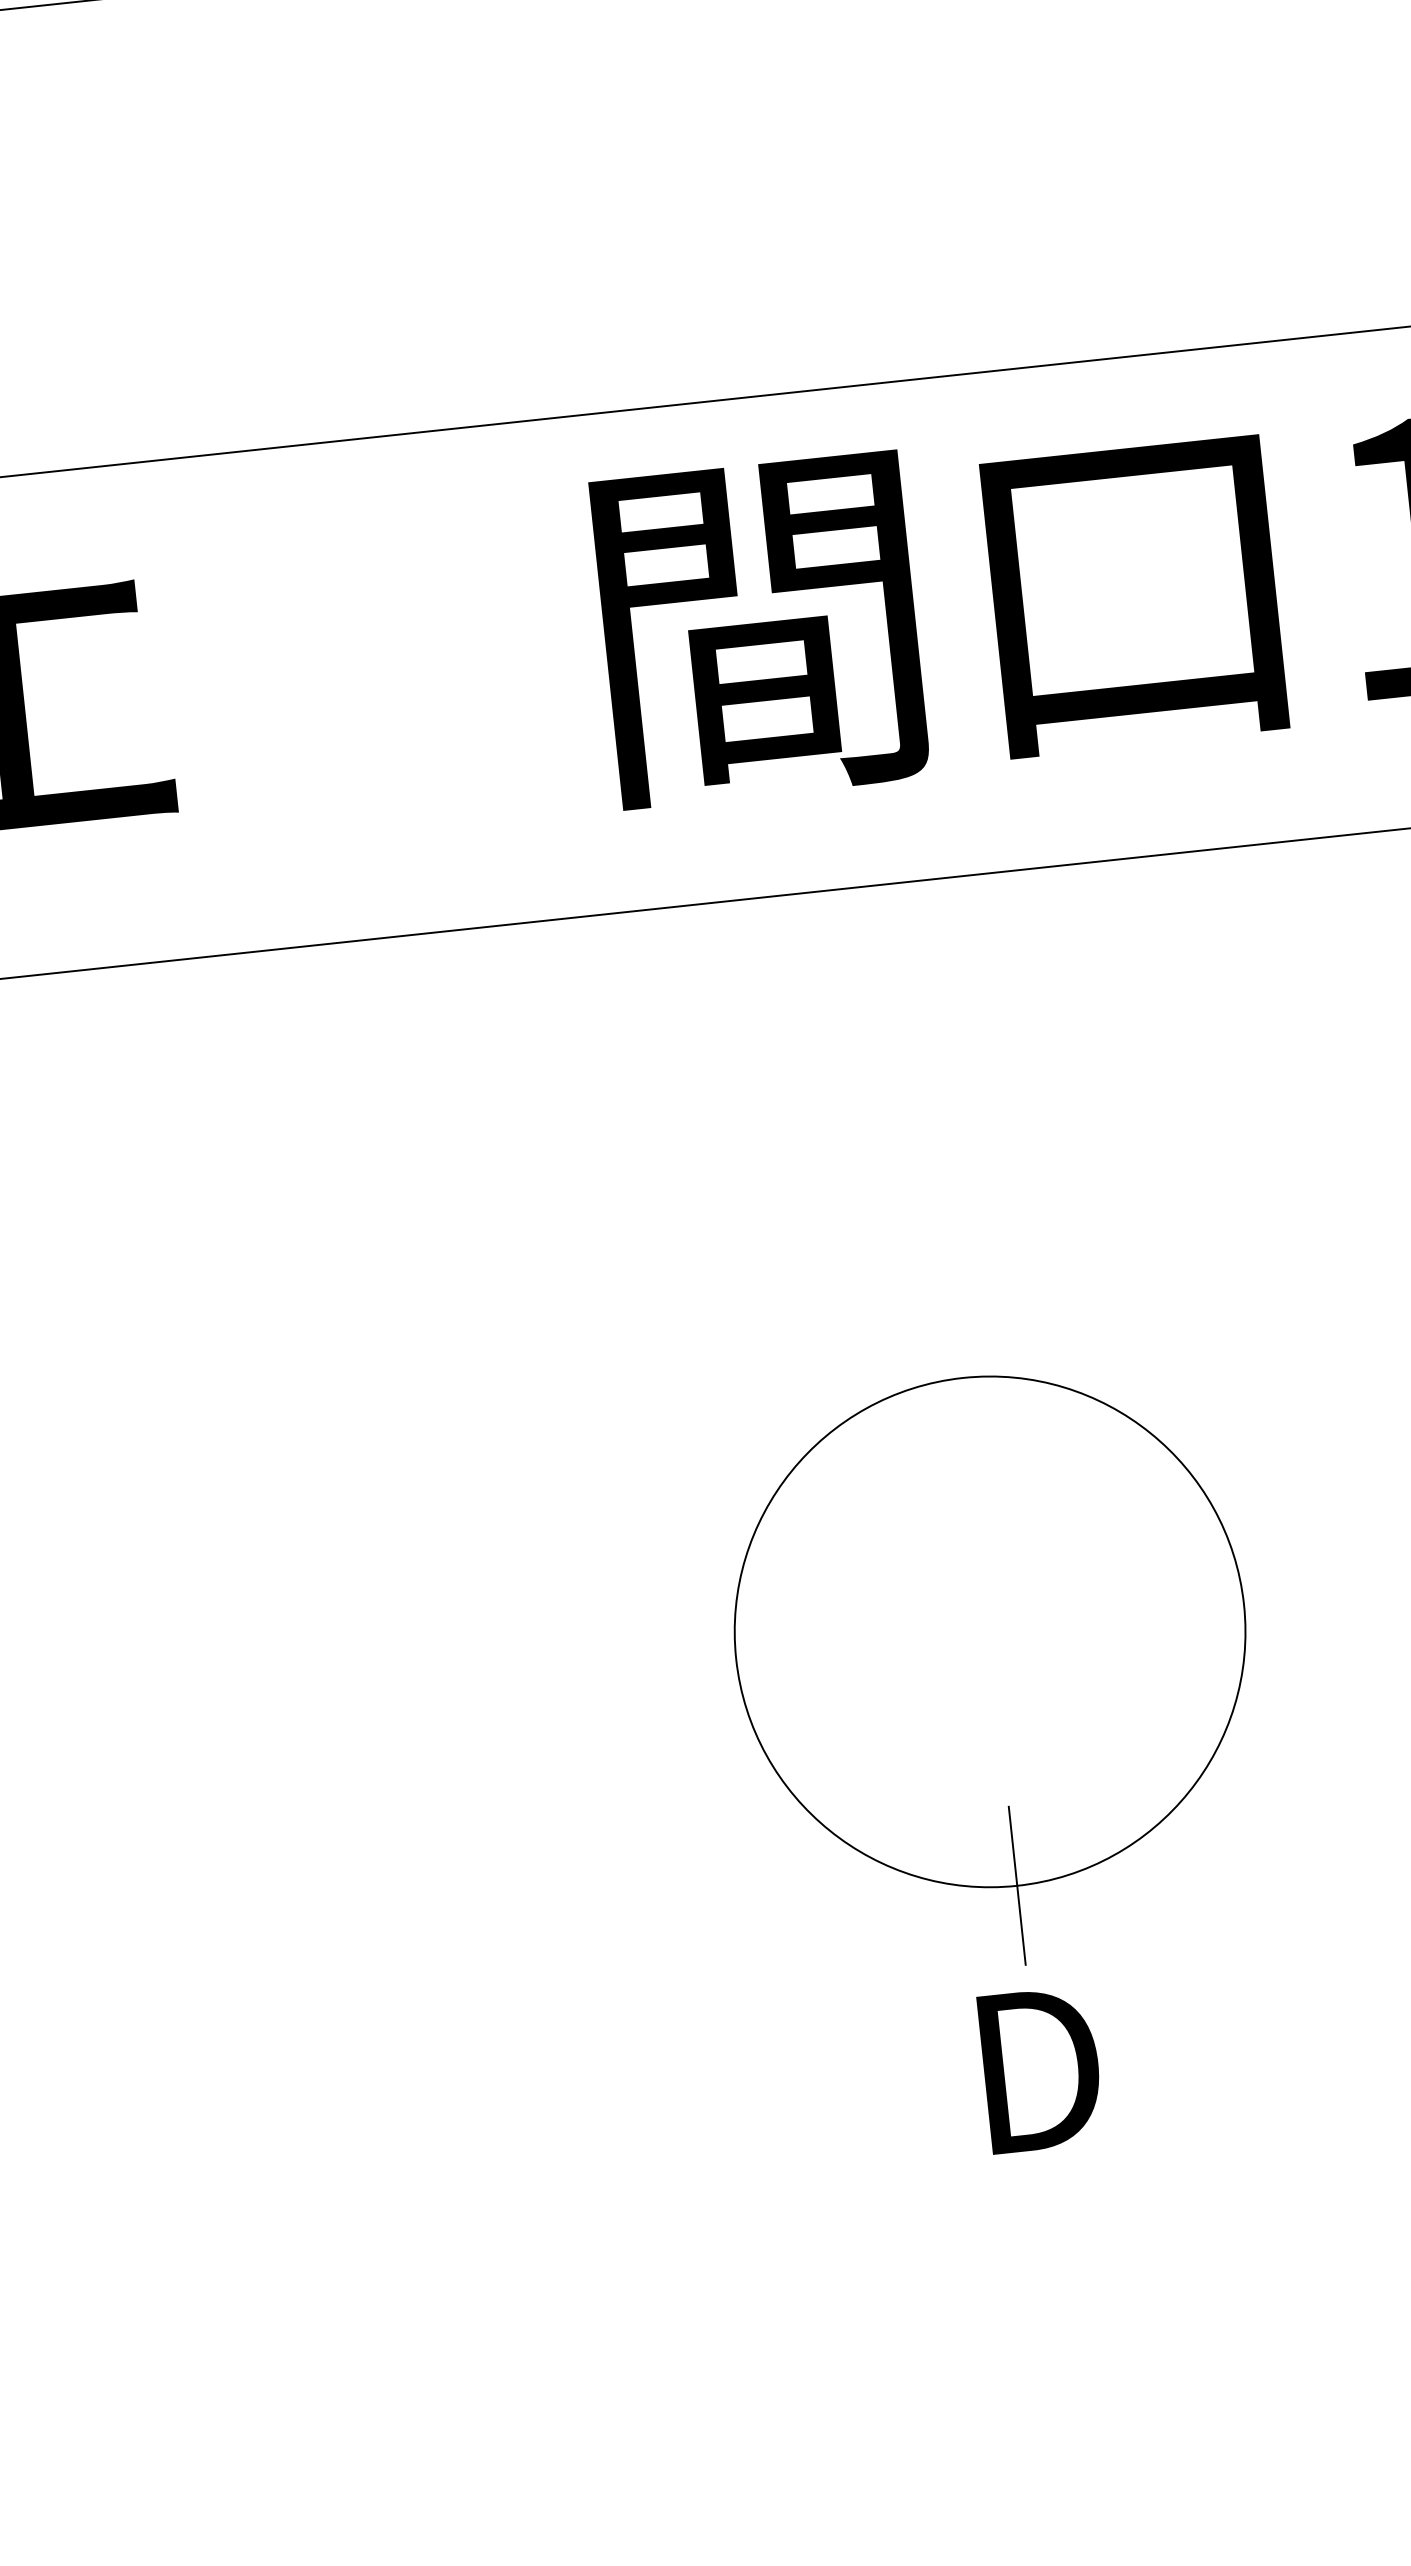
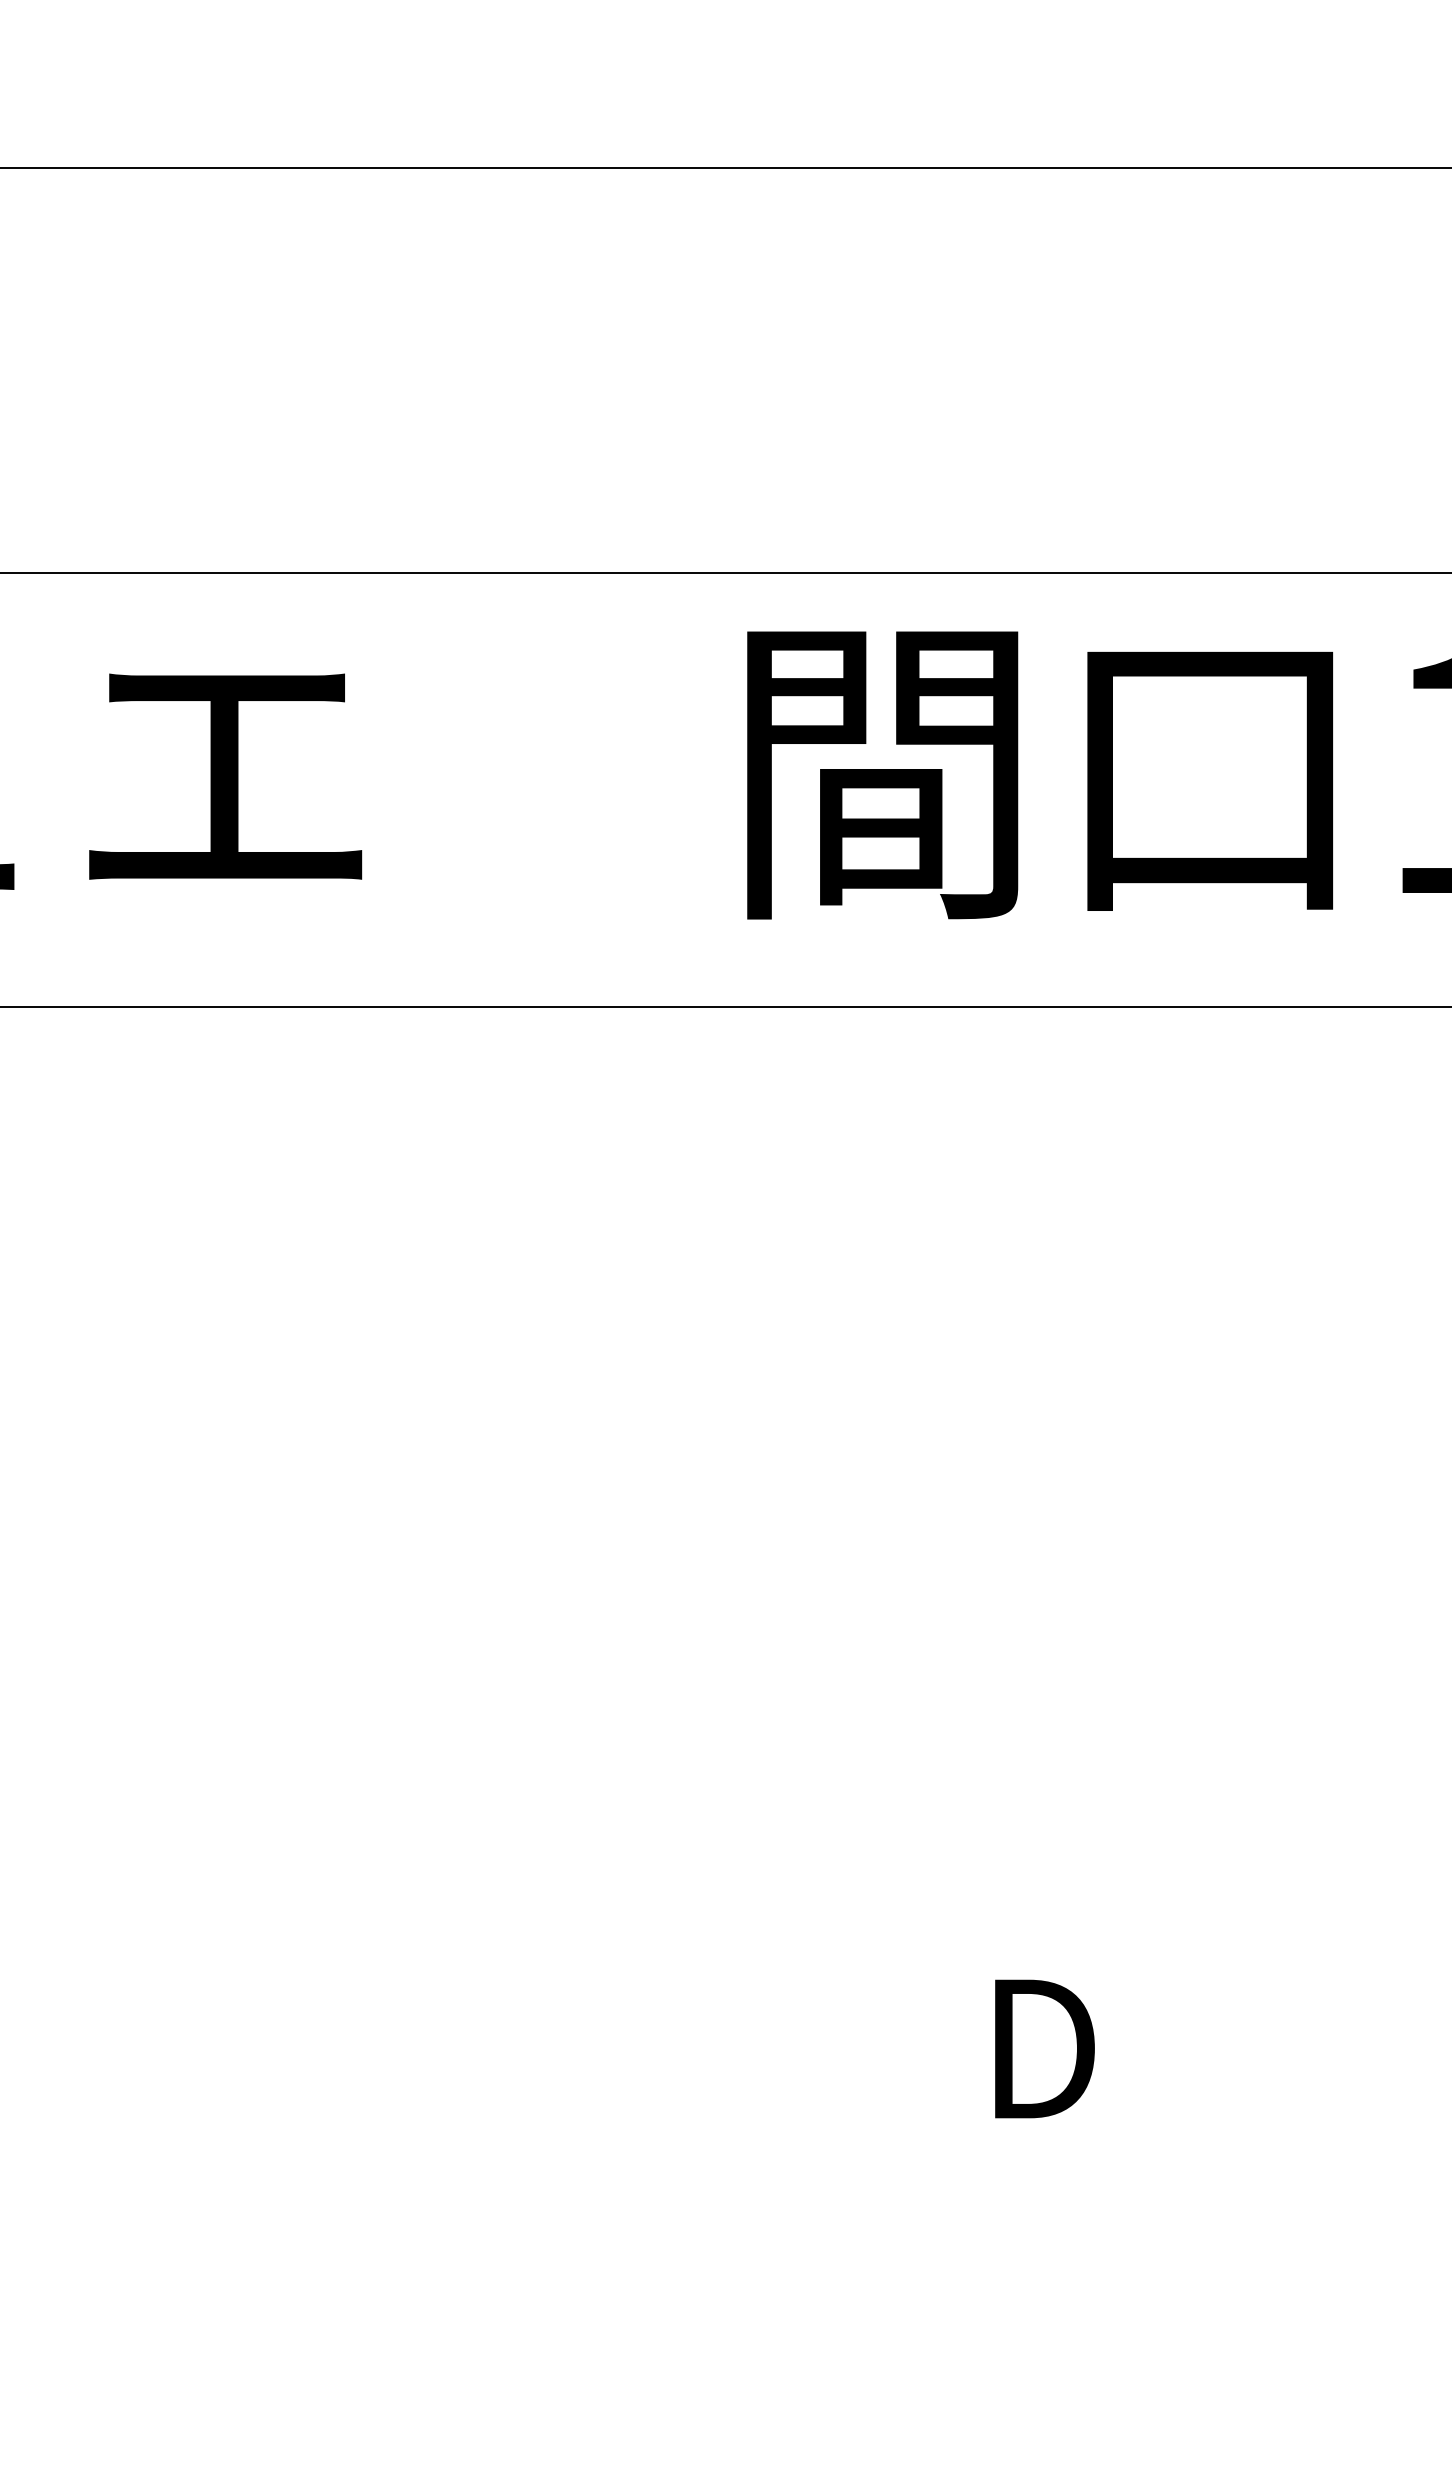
part: (993, 1671) -> (988, 1699), removed
text: (1040, 2069) -> (1044, 2048), moved

